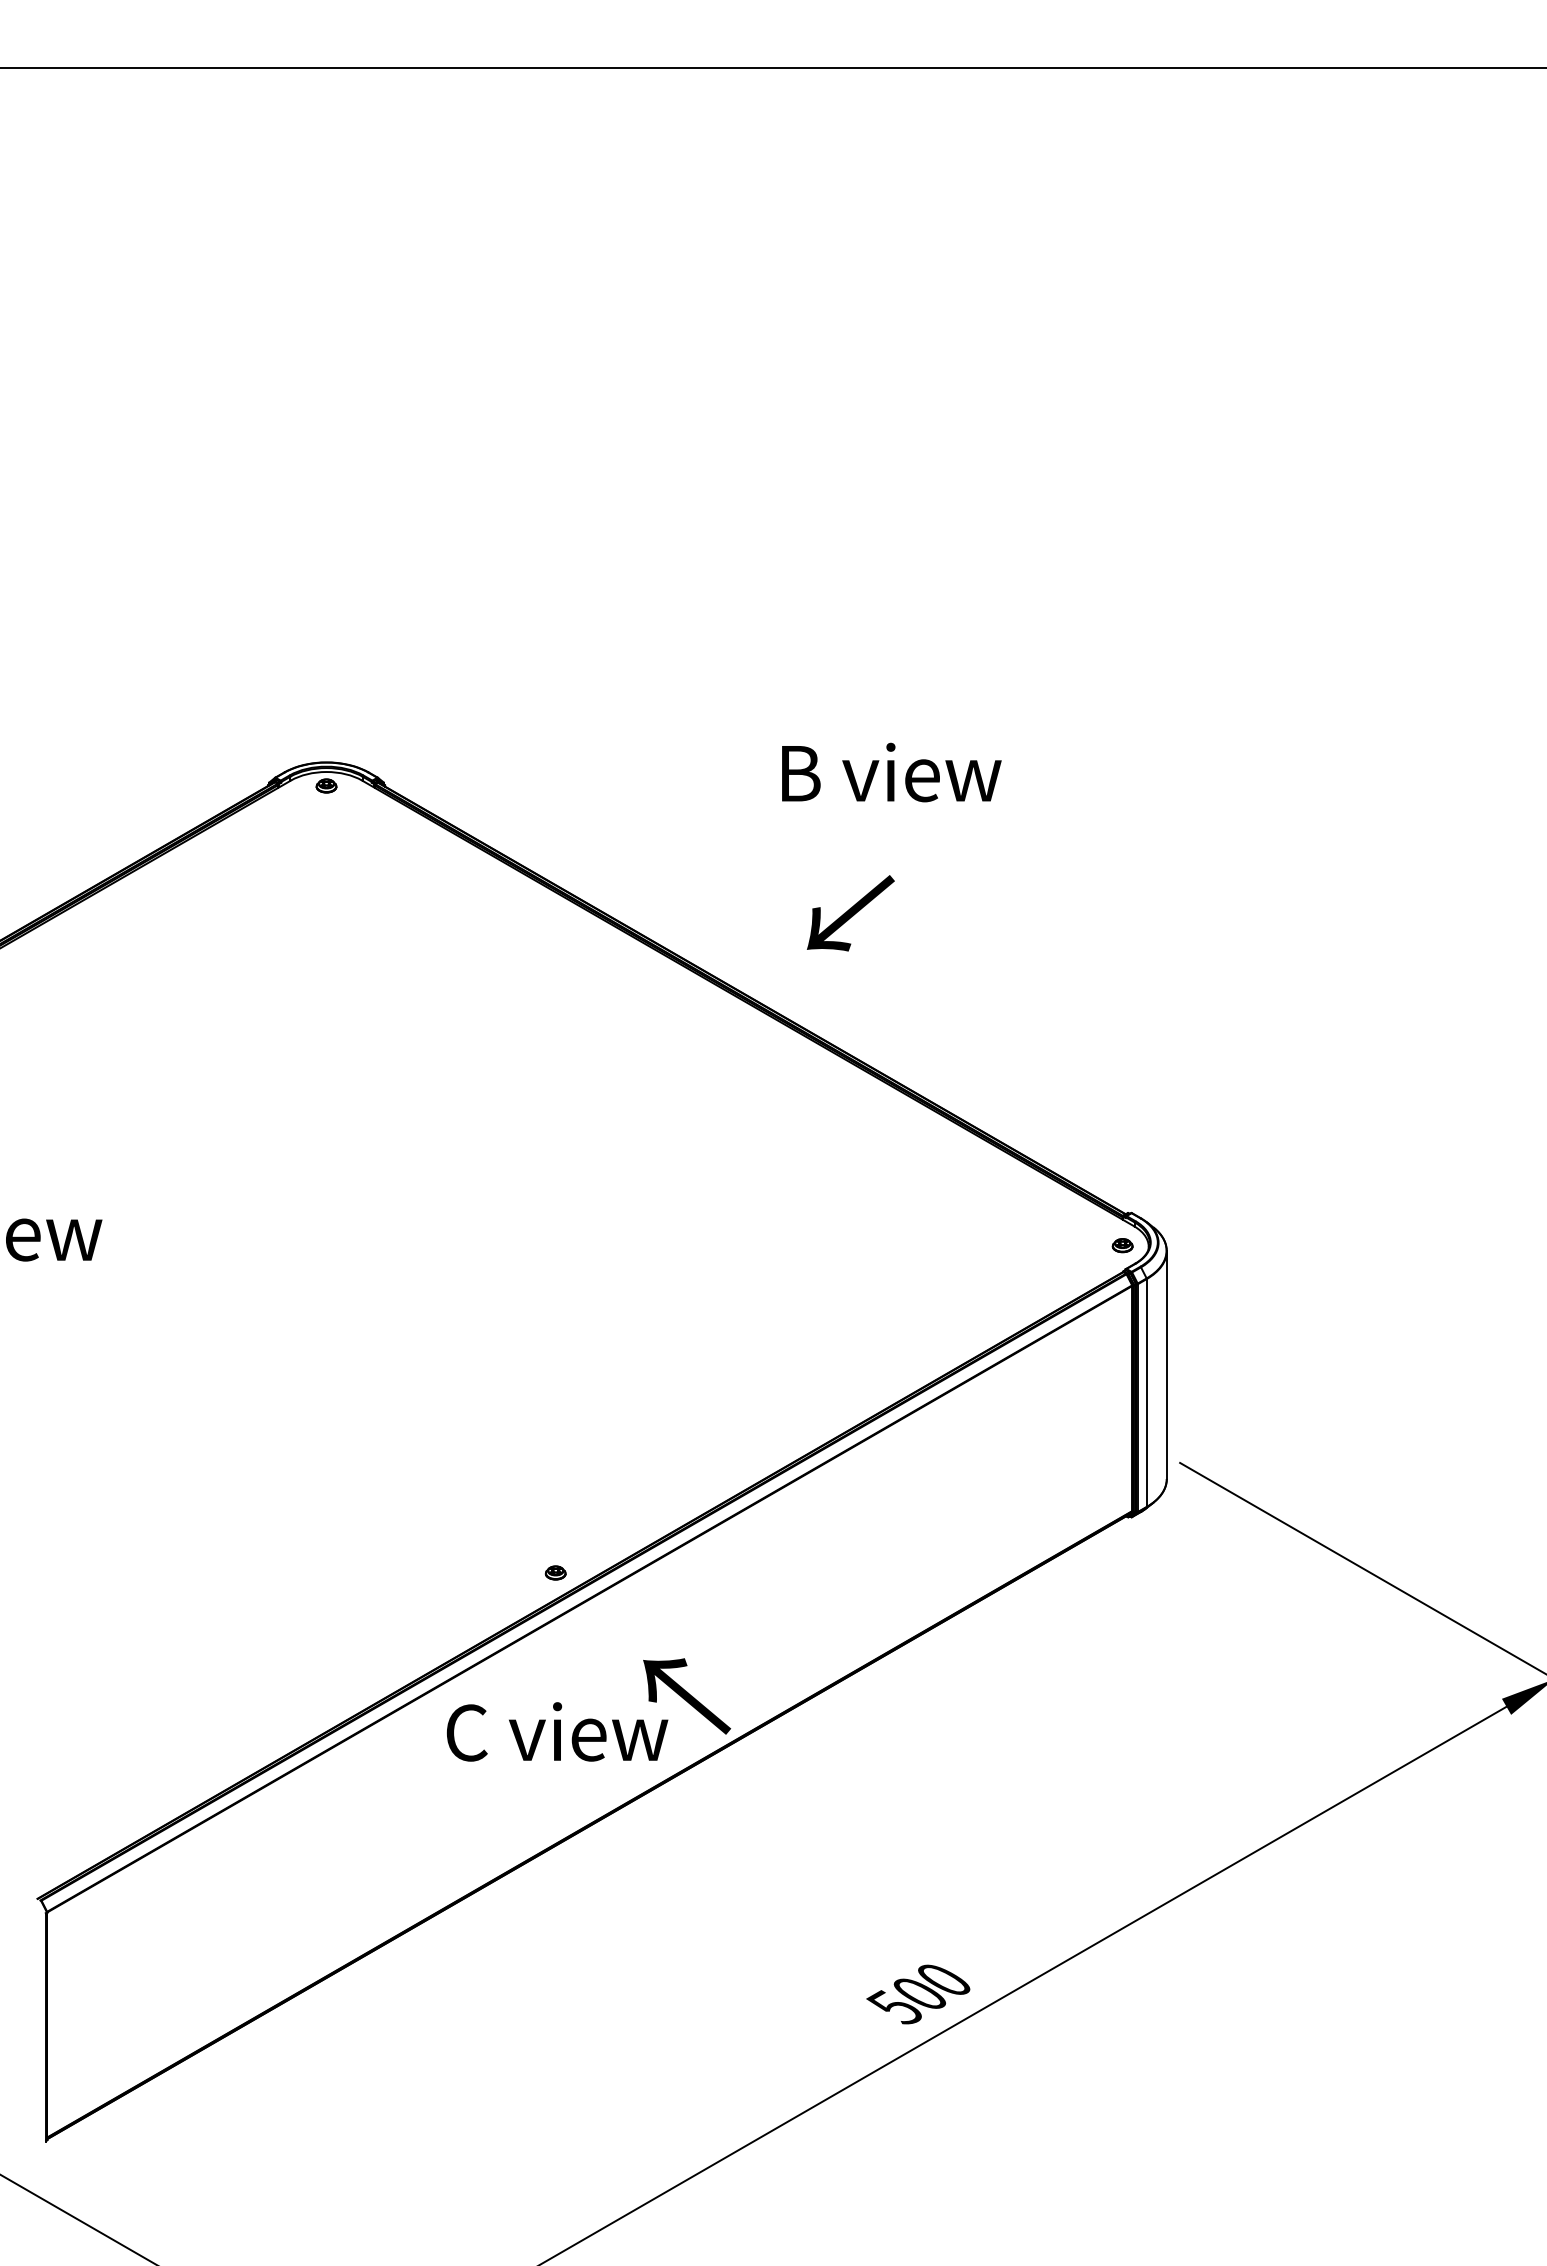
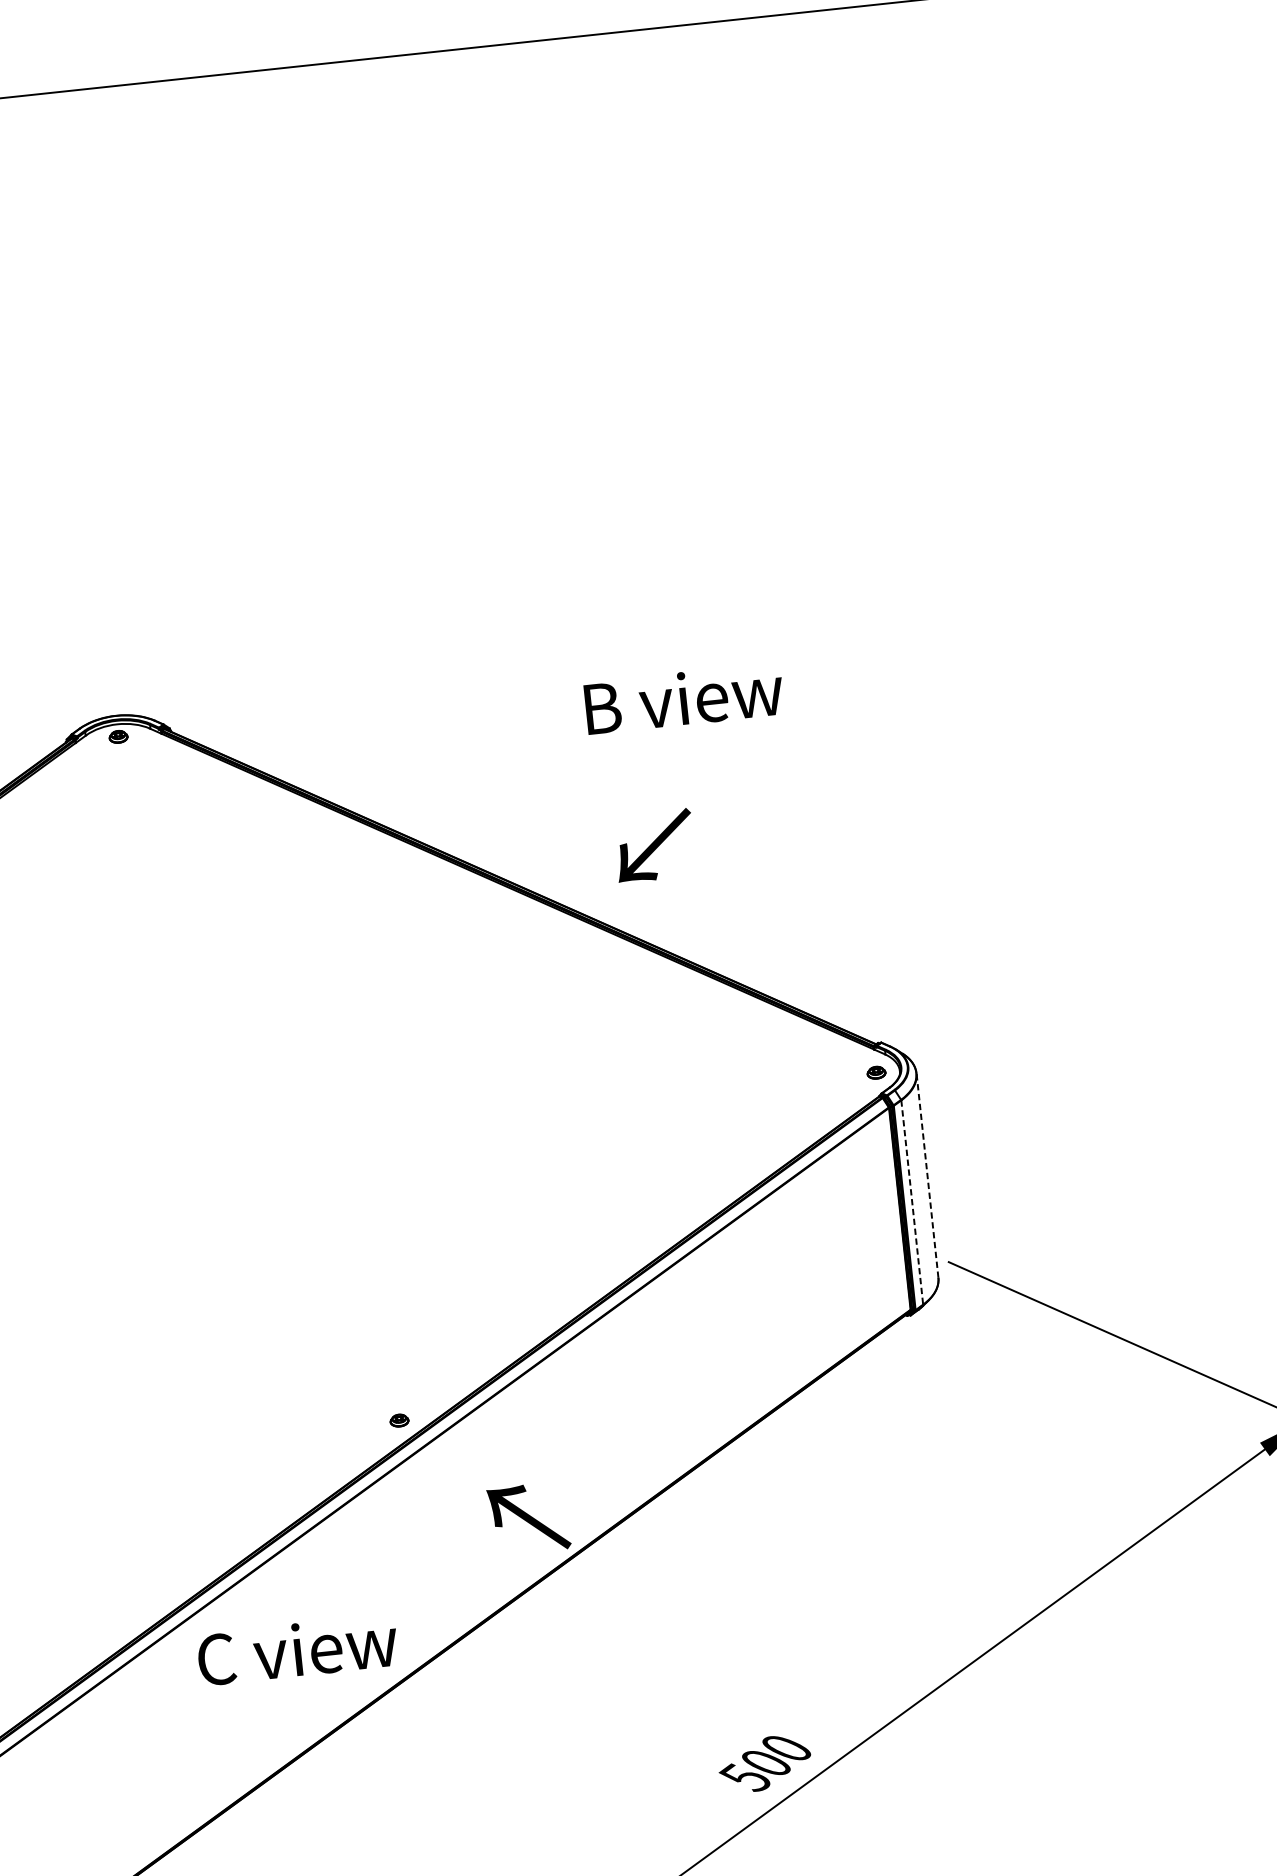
text: (891, 772) -> (683, 698), moved
text: (850, 913) -> (654, 846), moved
line: (1166, 1365) -> (927, 1176), solid -> dashed
line: (1146, 1392) -> (911, 1202), solid -> dashed
text: (557, 1731) -> (297, 1649), moved

